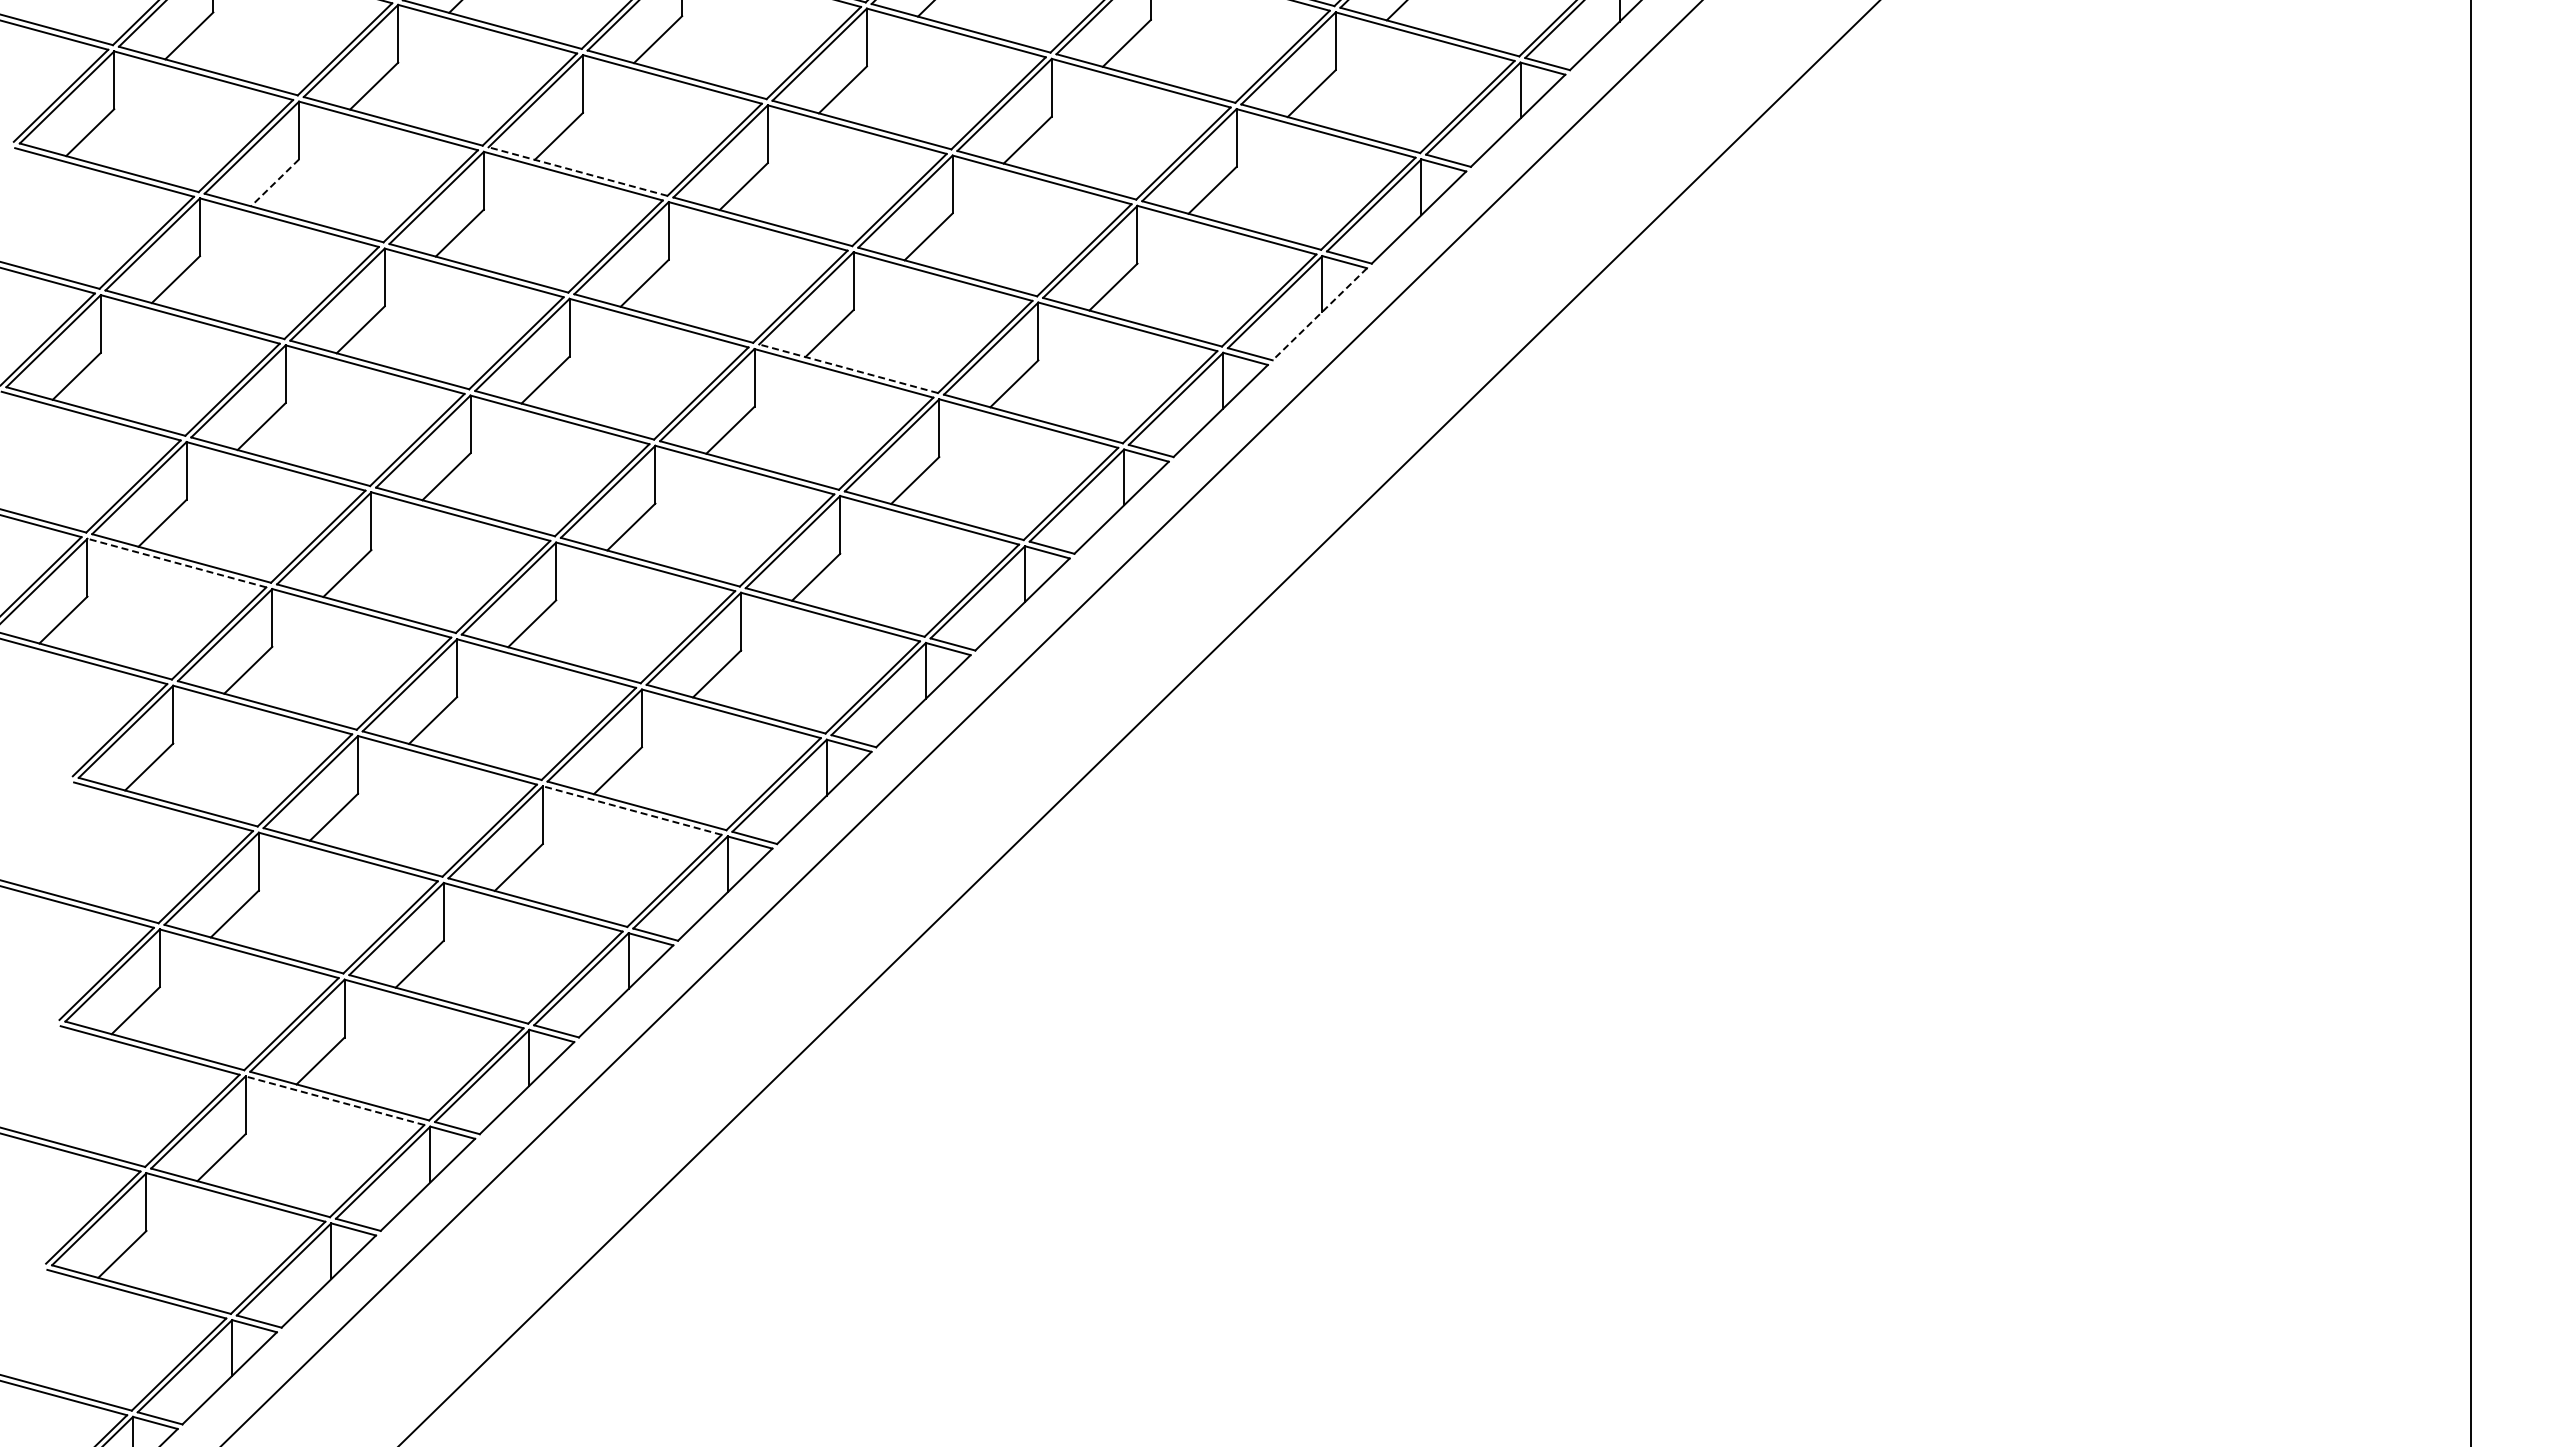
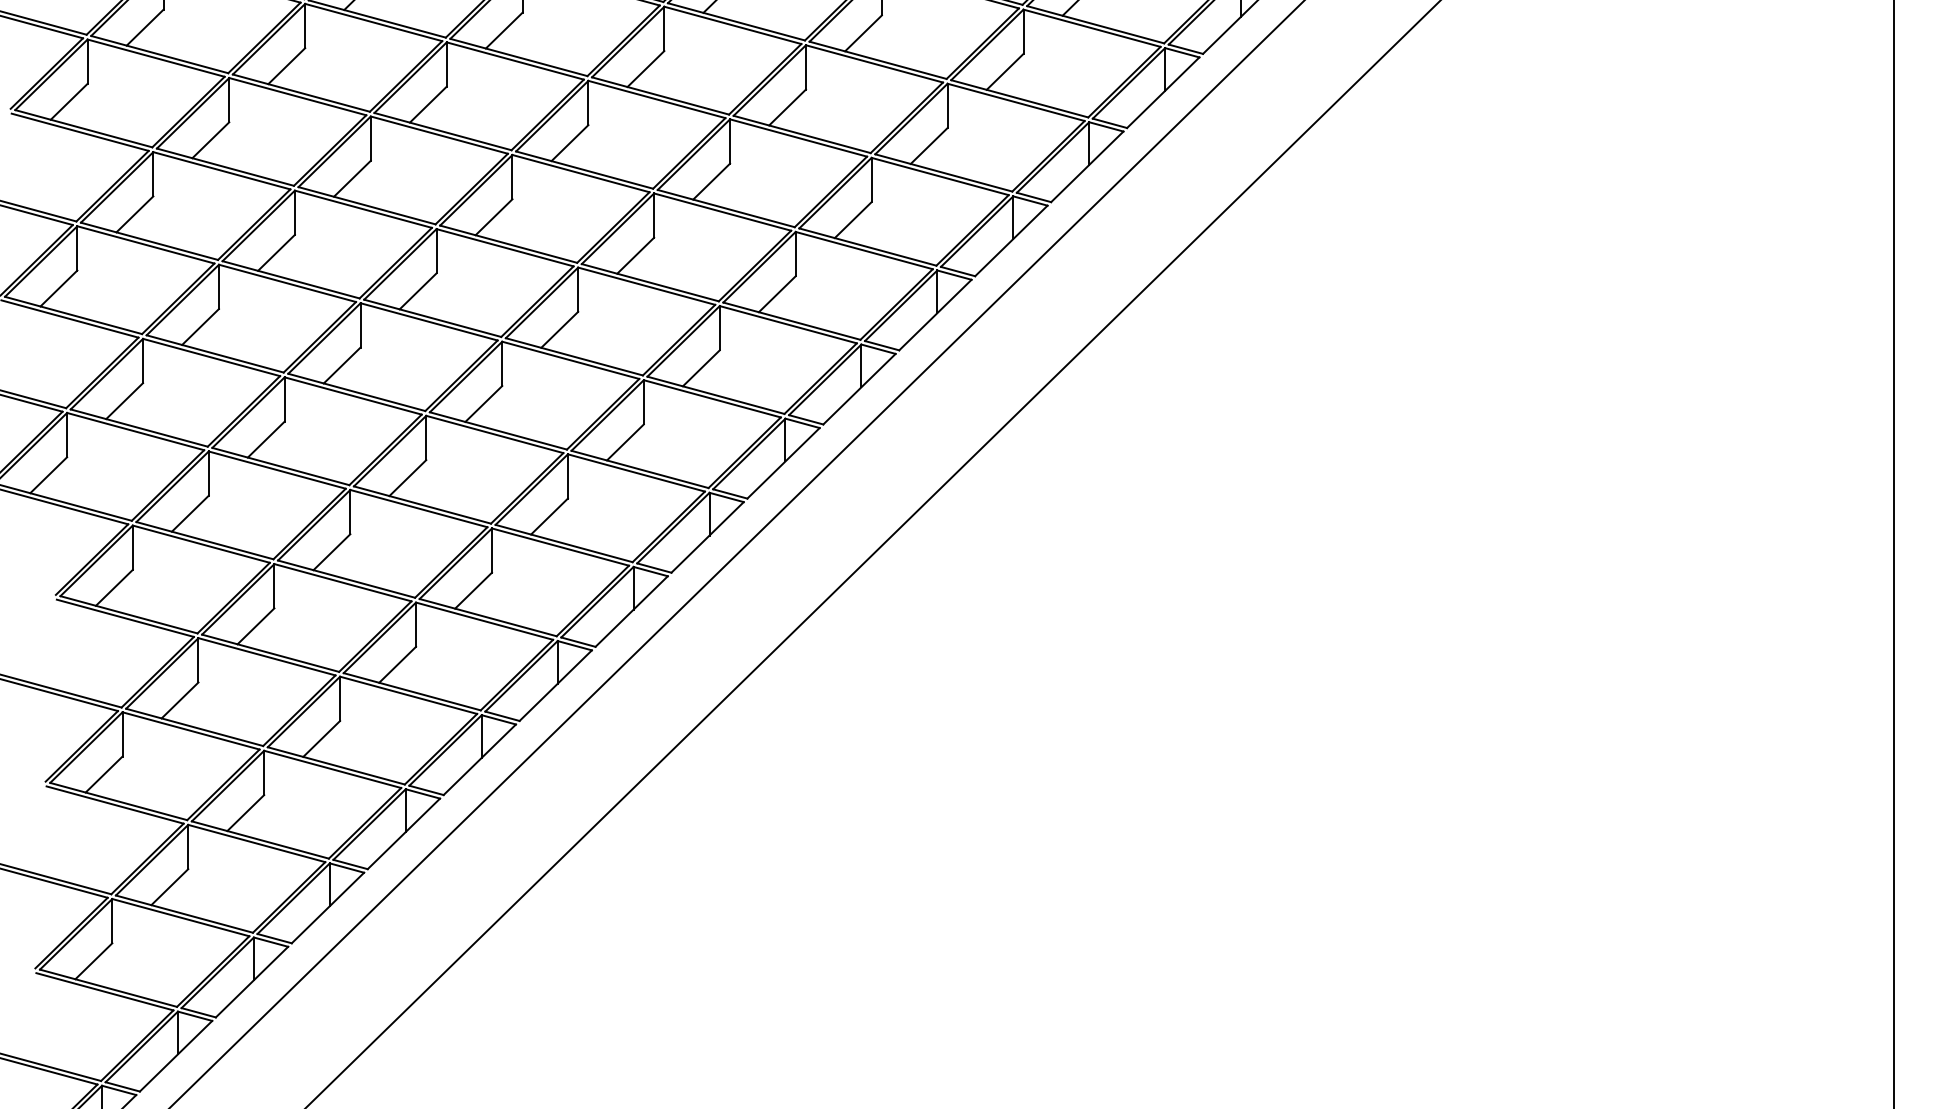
line: (578, 171) -> (443, 131), dashed -> solid
line: (275, 182) -> (211, 139), dashed -> solid
line: (1319, 314) -> (1011, 241), dashed -> solid
line: (848, 368) -> (650, 282), dashed -> solid
line: (176, 563) -> (135, 431), dashed -> solid
line: (632, 810) -> (484, 621), dashed -> solid
line: (335, 1100) -> (257, 843), dashed -> solid

